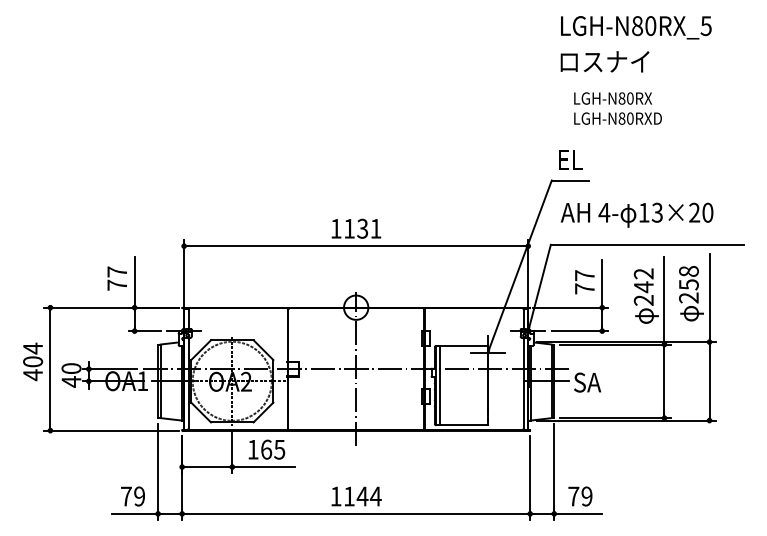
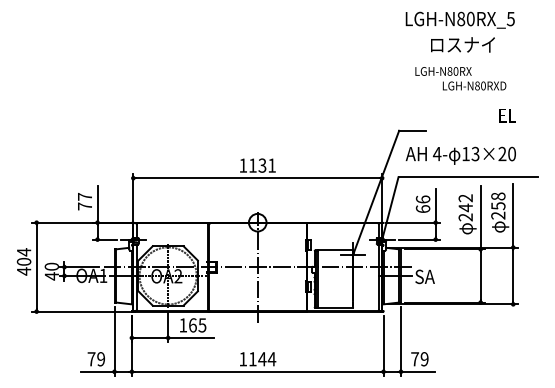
text: (604, 61) -> (462, 44), moved
text: (617, 118) -> (474, 85), moved
text: (570, 159) -> (507, 115), moved
text: (584, 282) -> (422, 204), 77 -> 66

